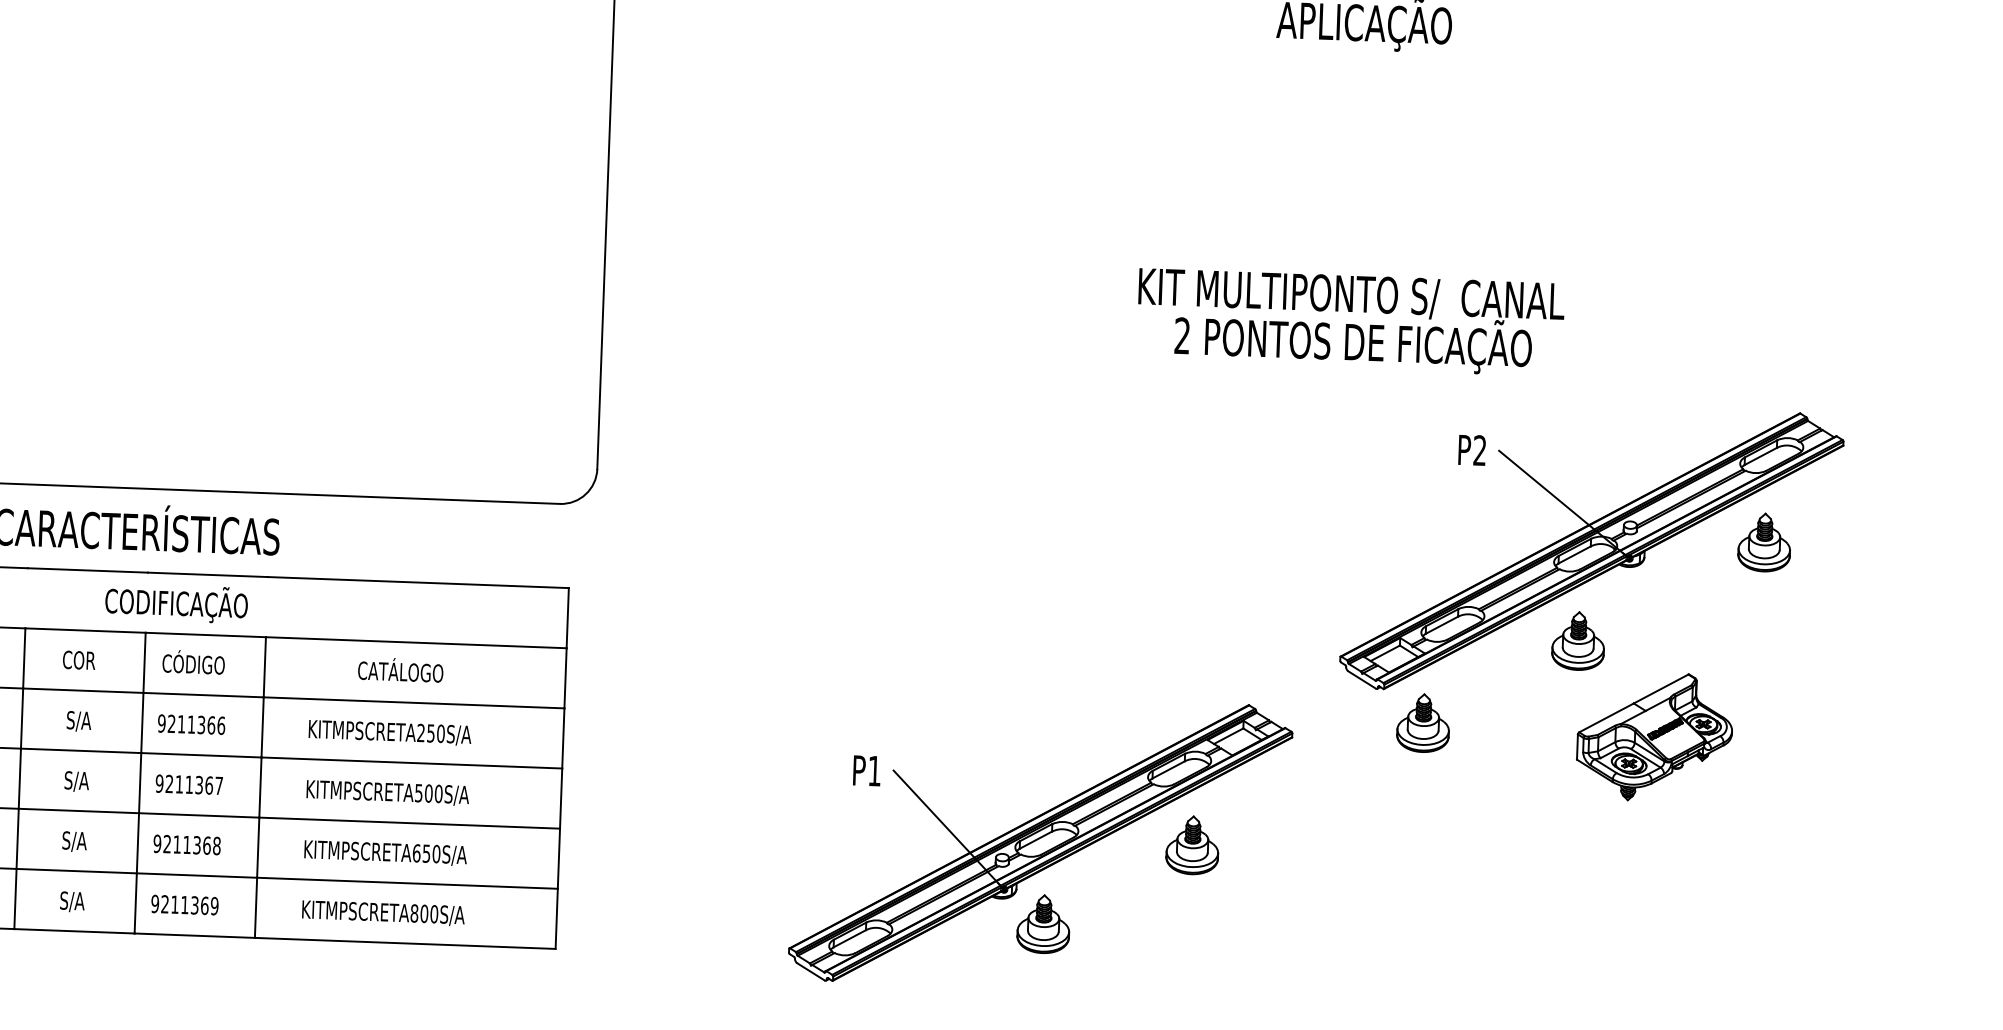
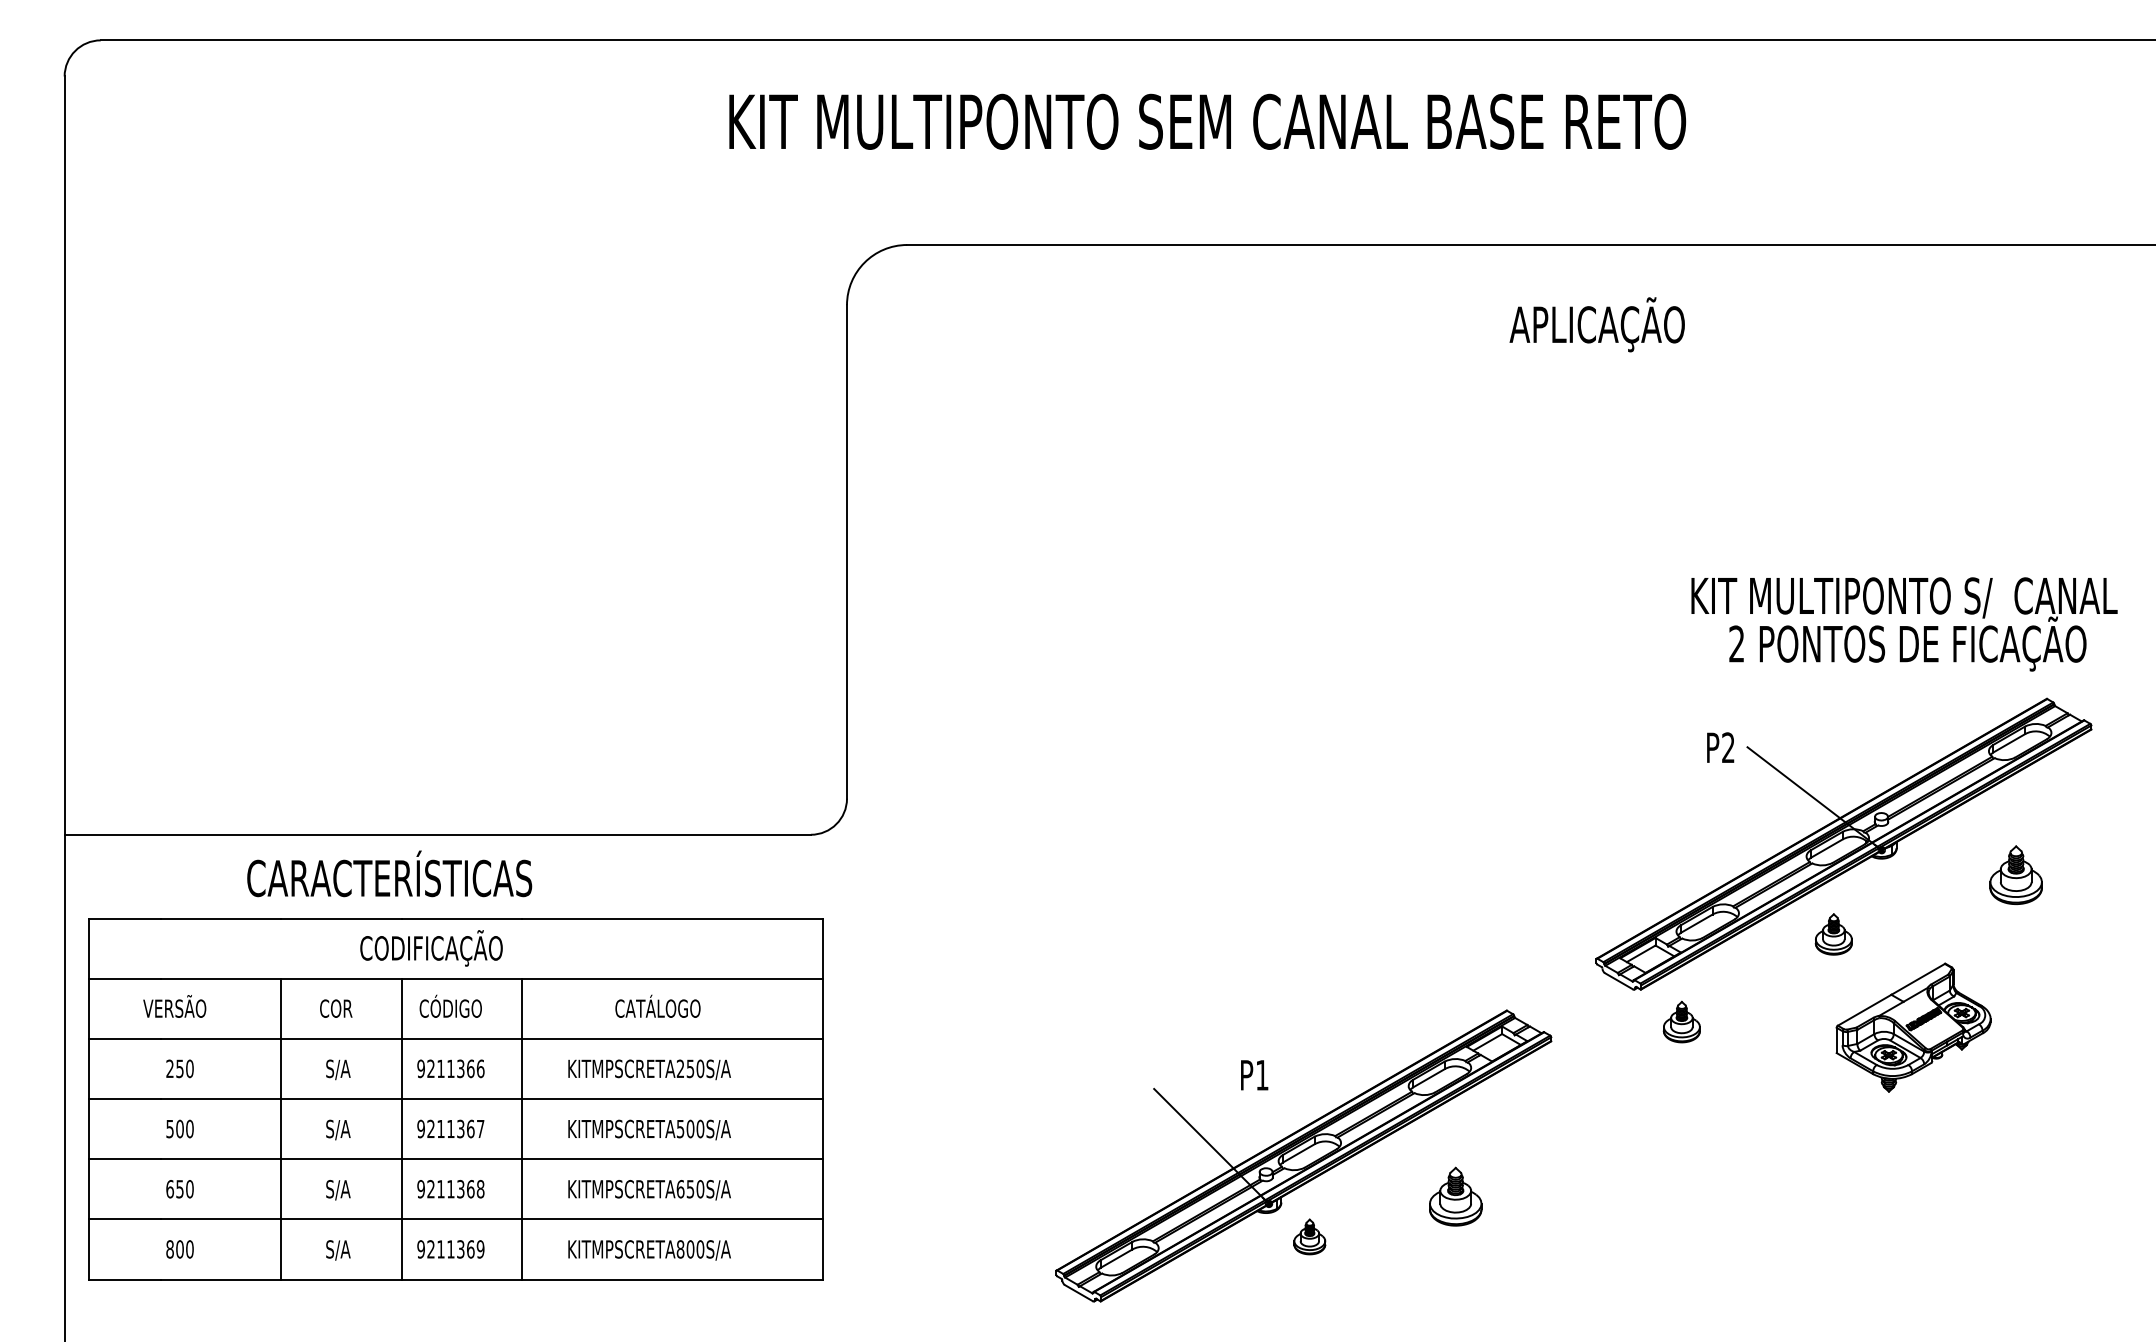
text: (1350, 322) -> (1904, 624), moved
part: (1763, 541) -> (2015, 874), moved
part: (1578, 641) -> (1833, 934), size x0.7
part: (1423, 722) -> (1681, 1021), size x0.7
text: (866, 771) -> (1254, 1075), moved
part: (1192, 845) -> (1455, 1196), moved
part: (1043, 923) -> (1309, 1236), size x0.6

